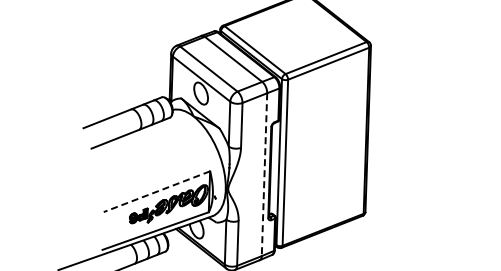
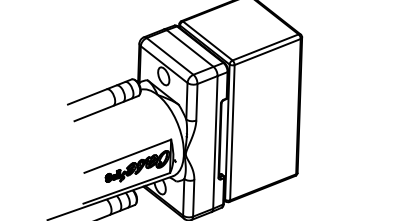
line: (264, 175) -> (215, 143), dashed -> solid
line: (156, 191) -> (127, 156), dashed -> solid

